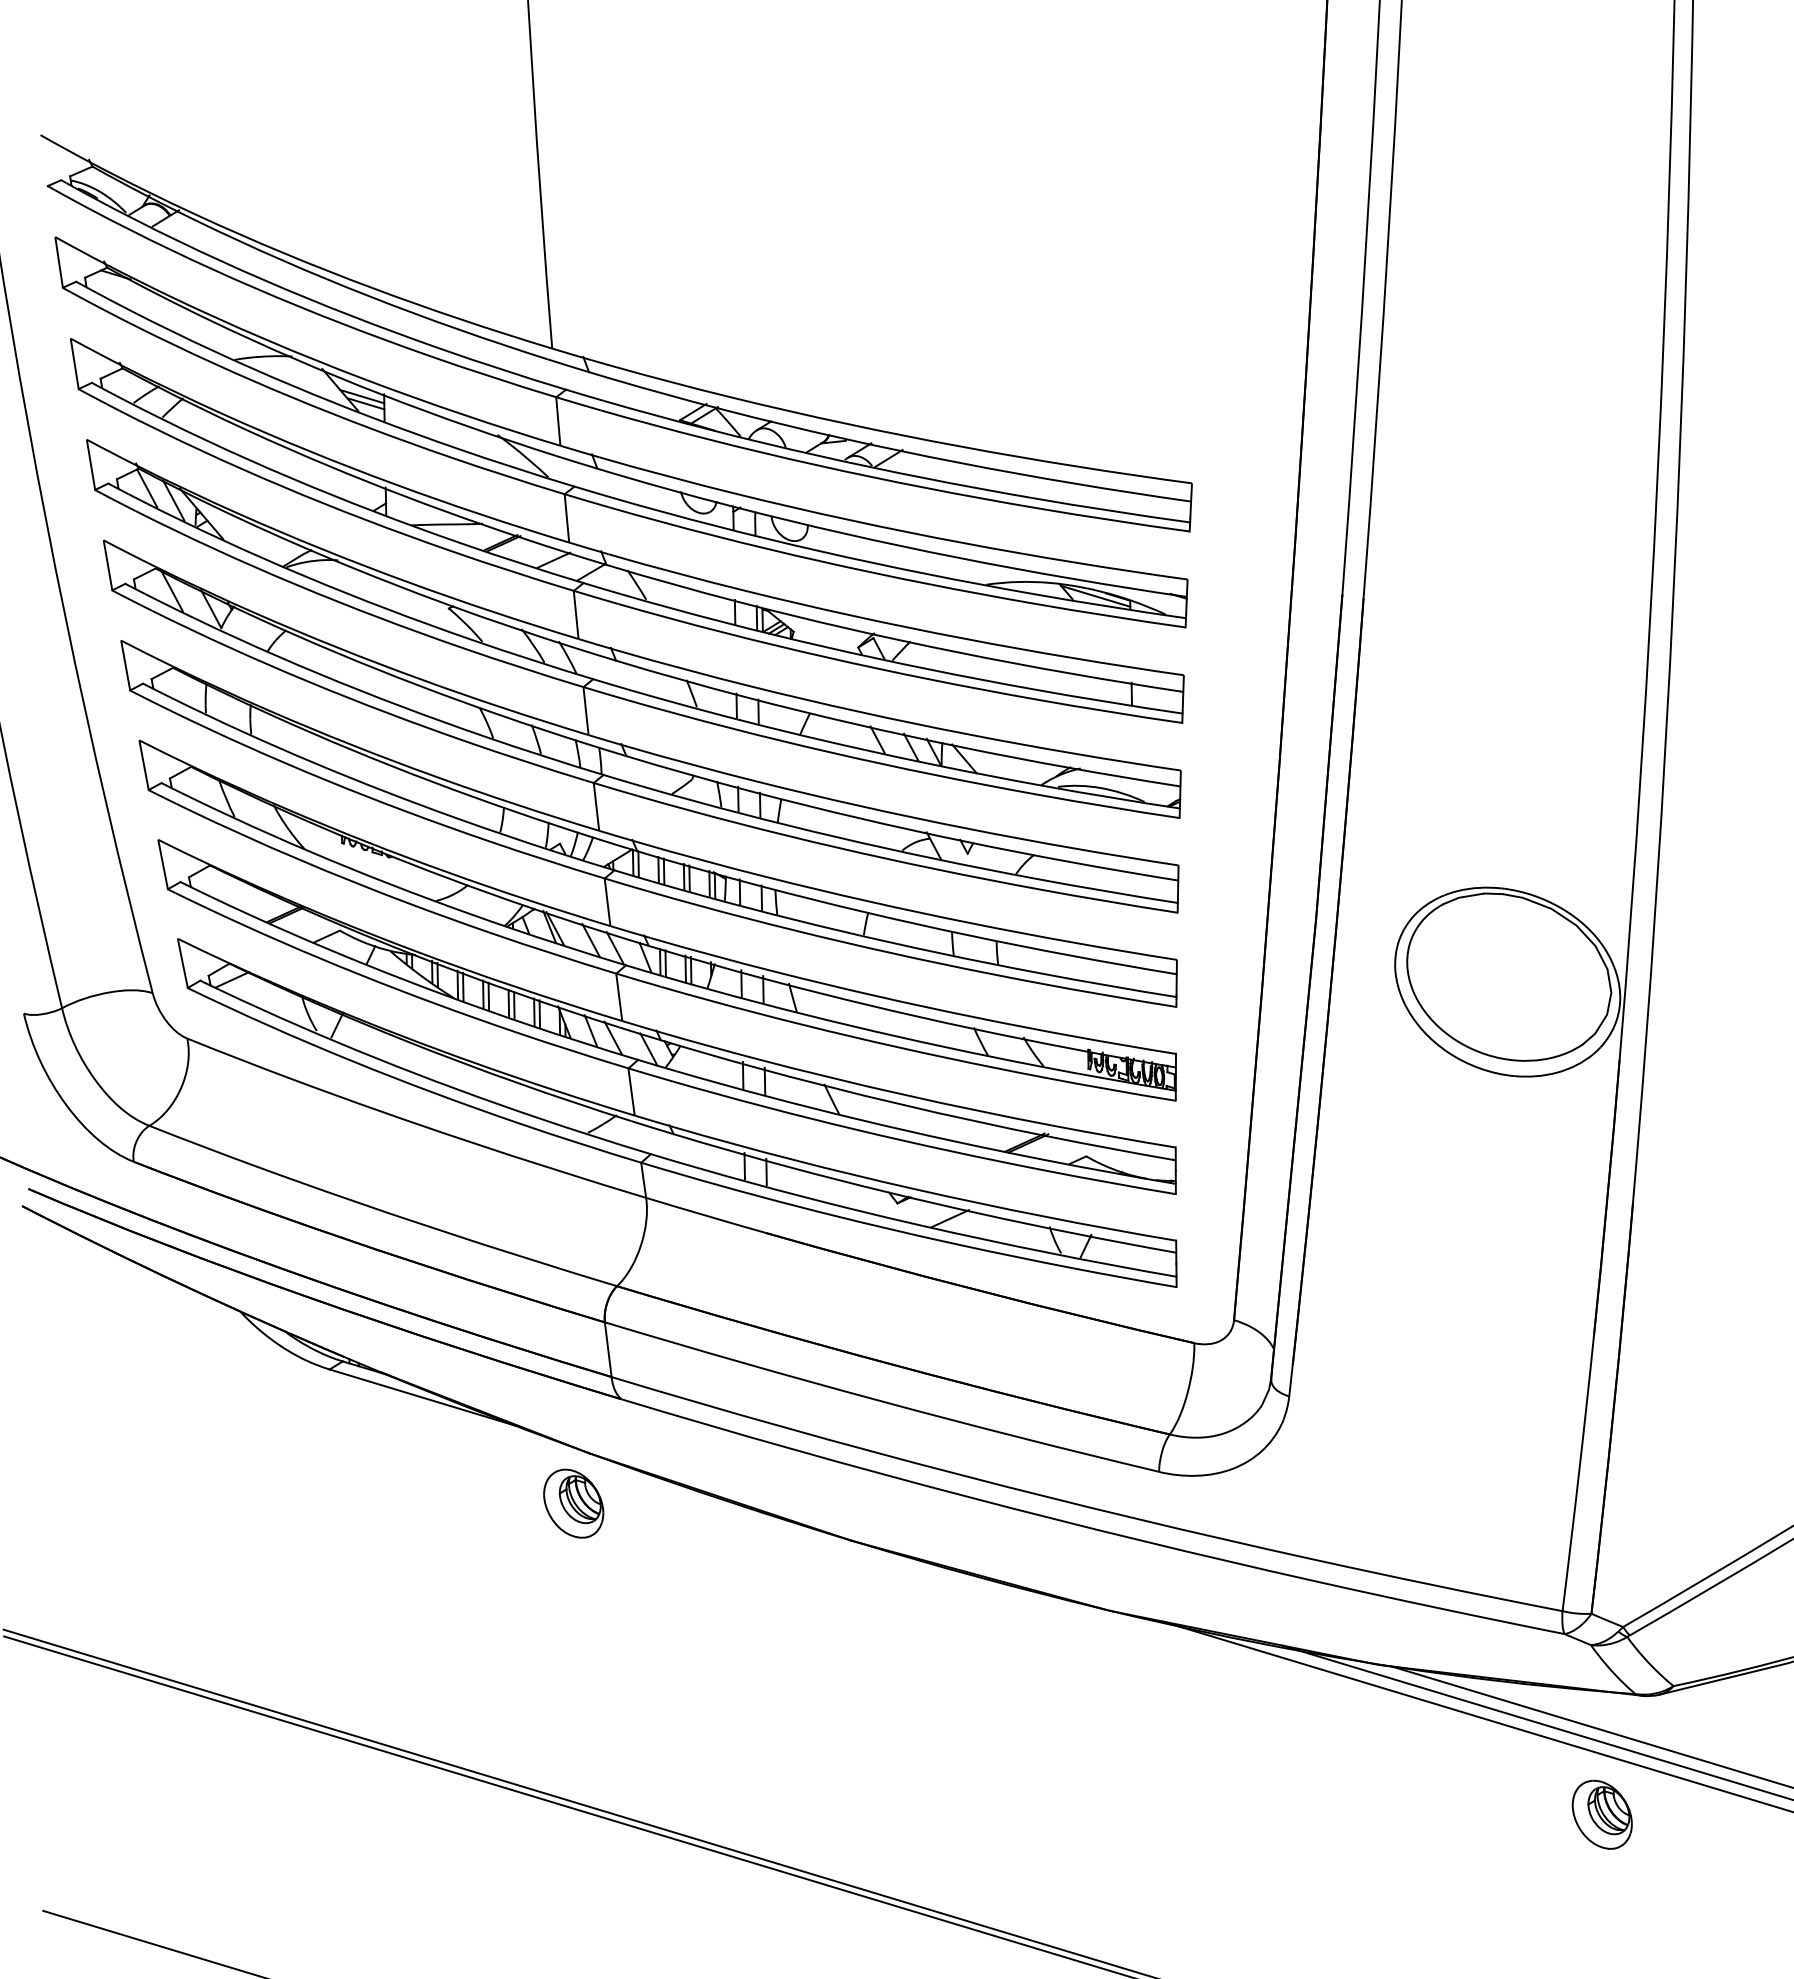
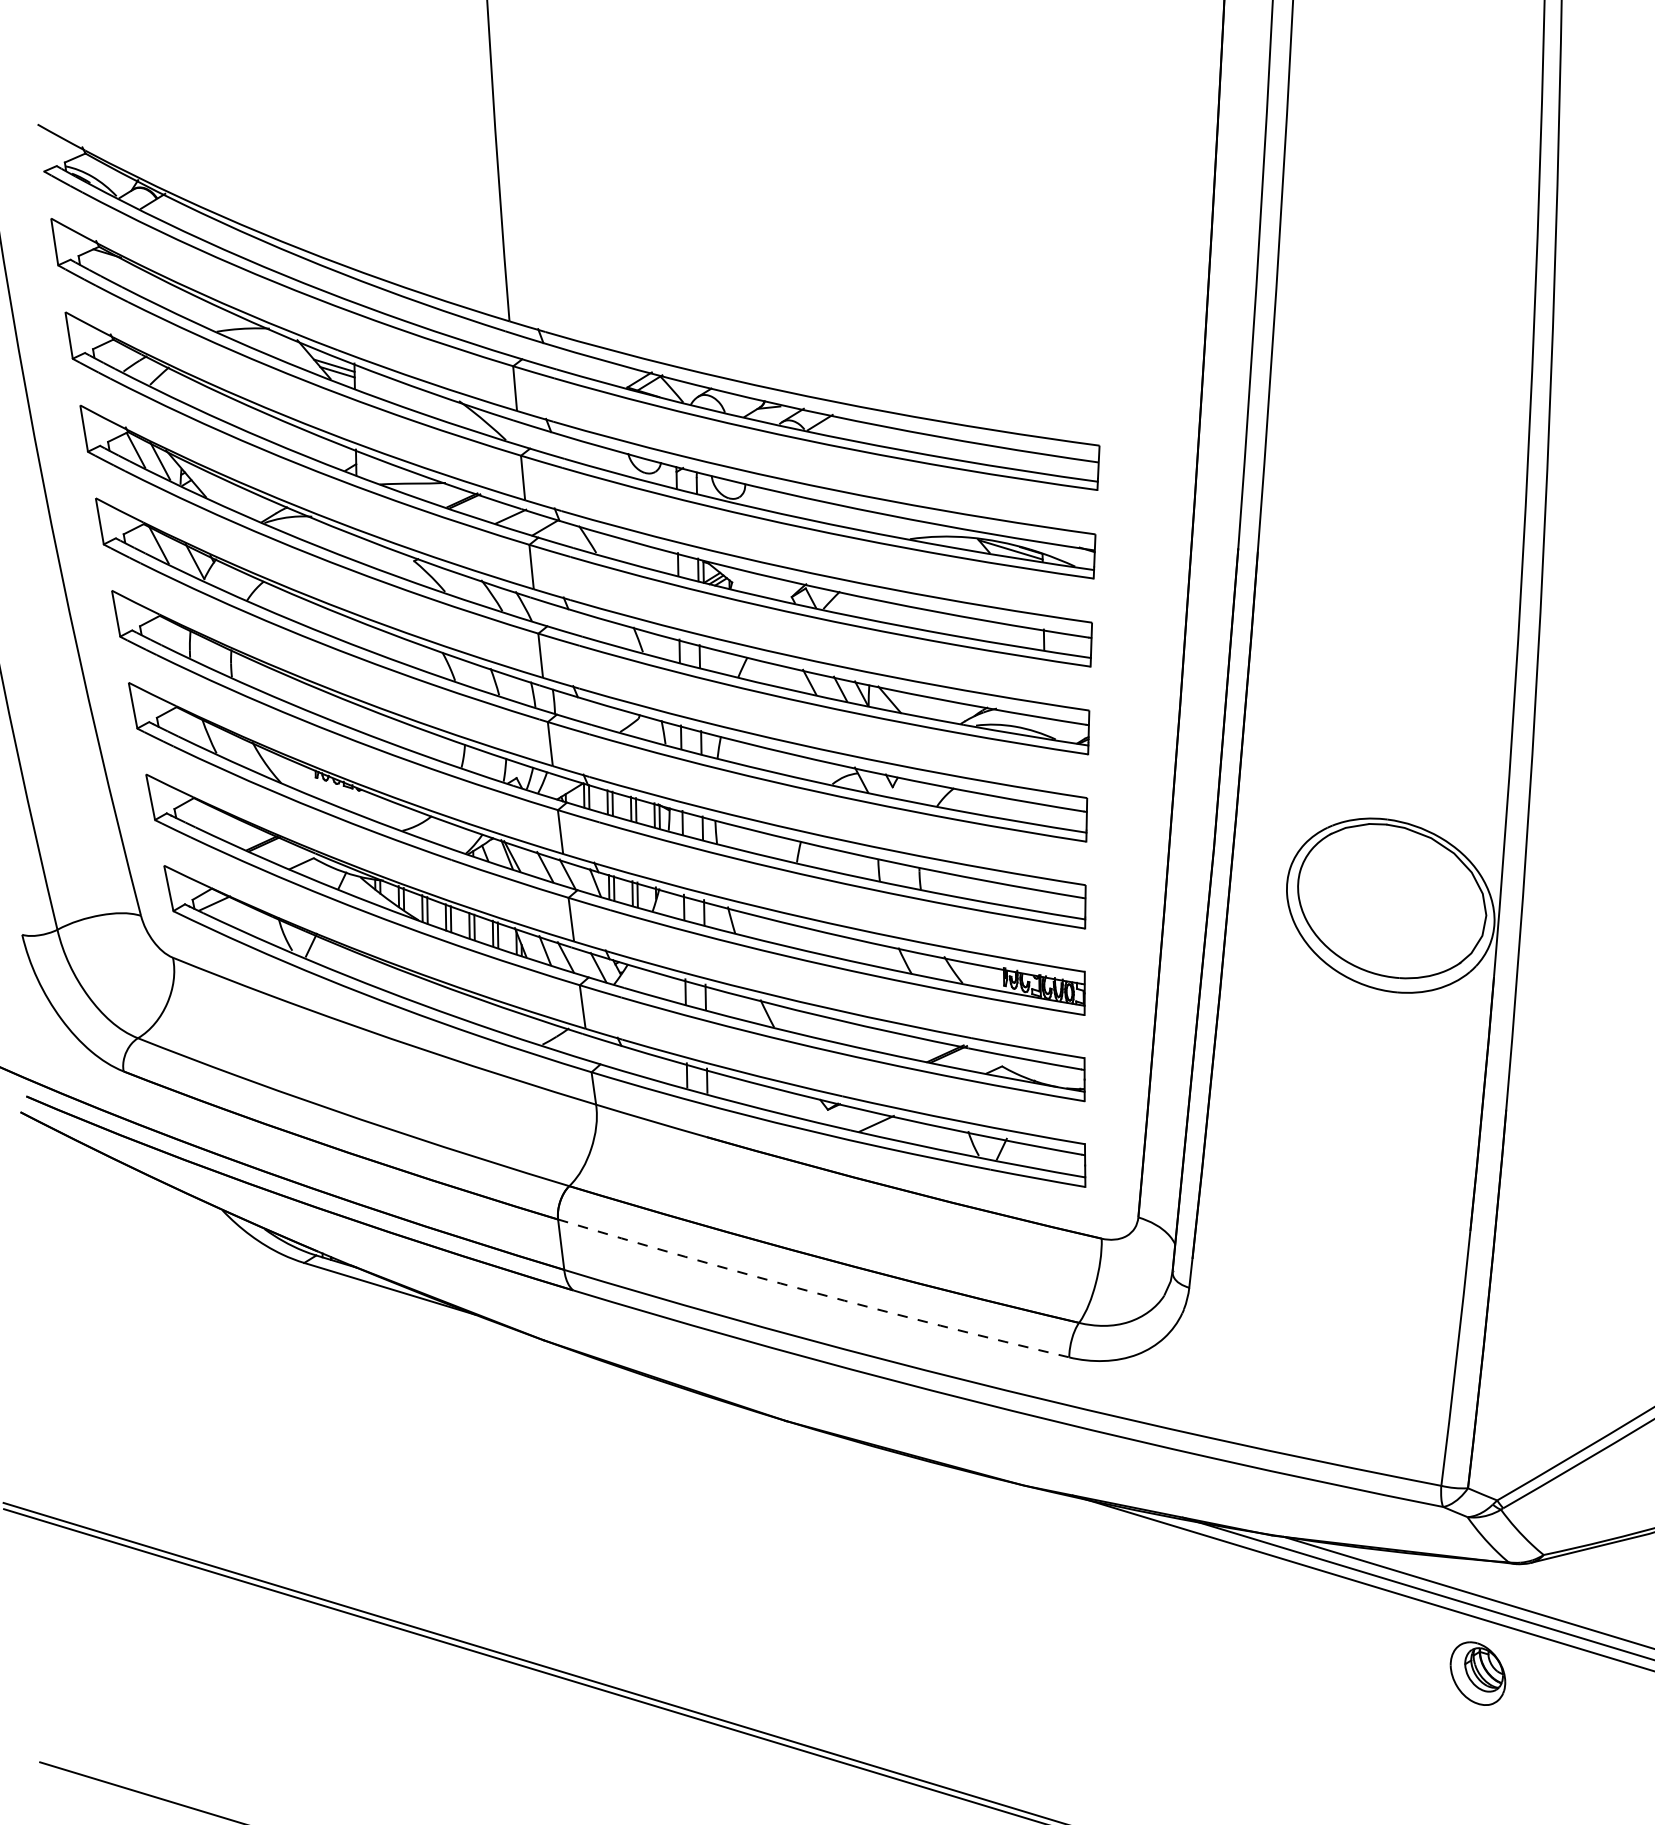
arc: (880, 1401) -> (812, 1292), solid -> dashed
part: (573, 1503) -> (529, 1386), removed

